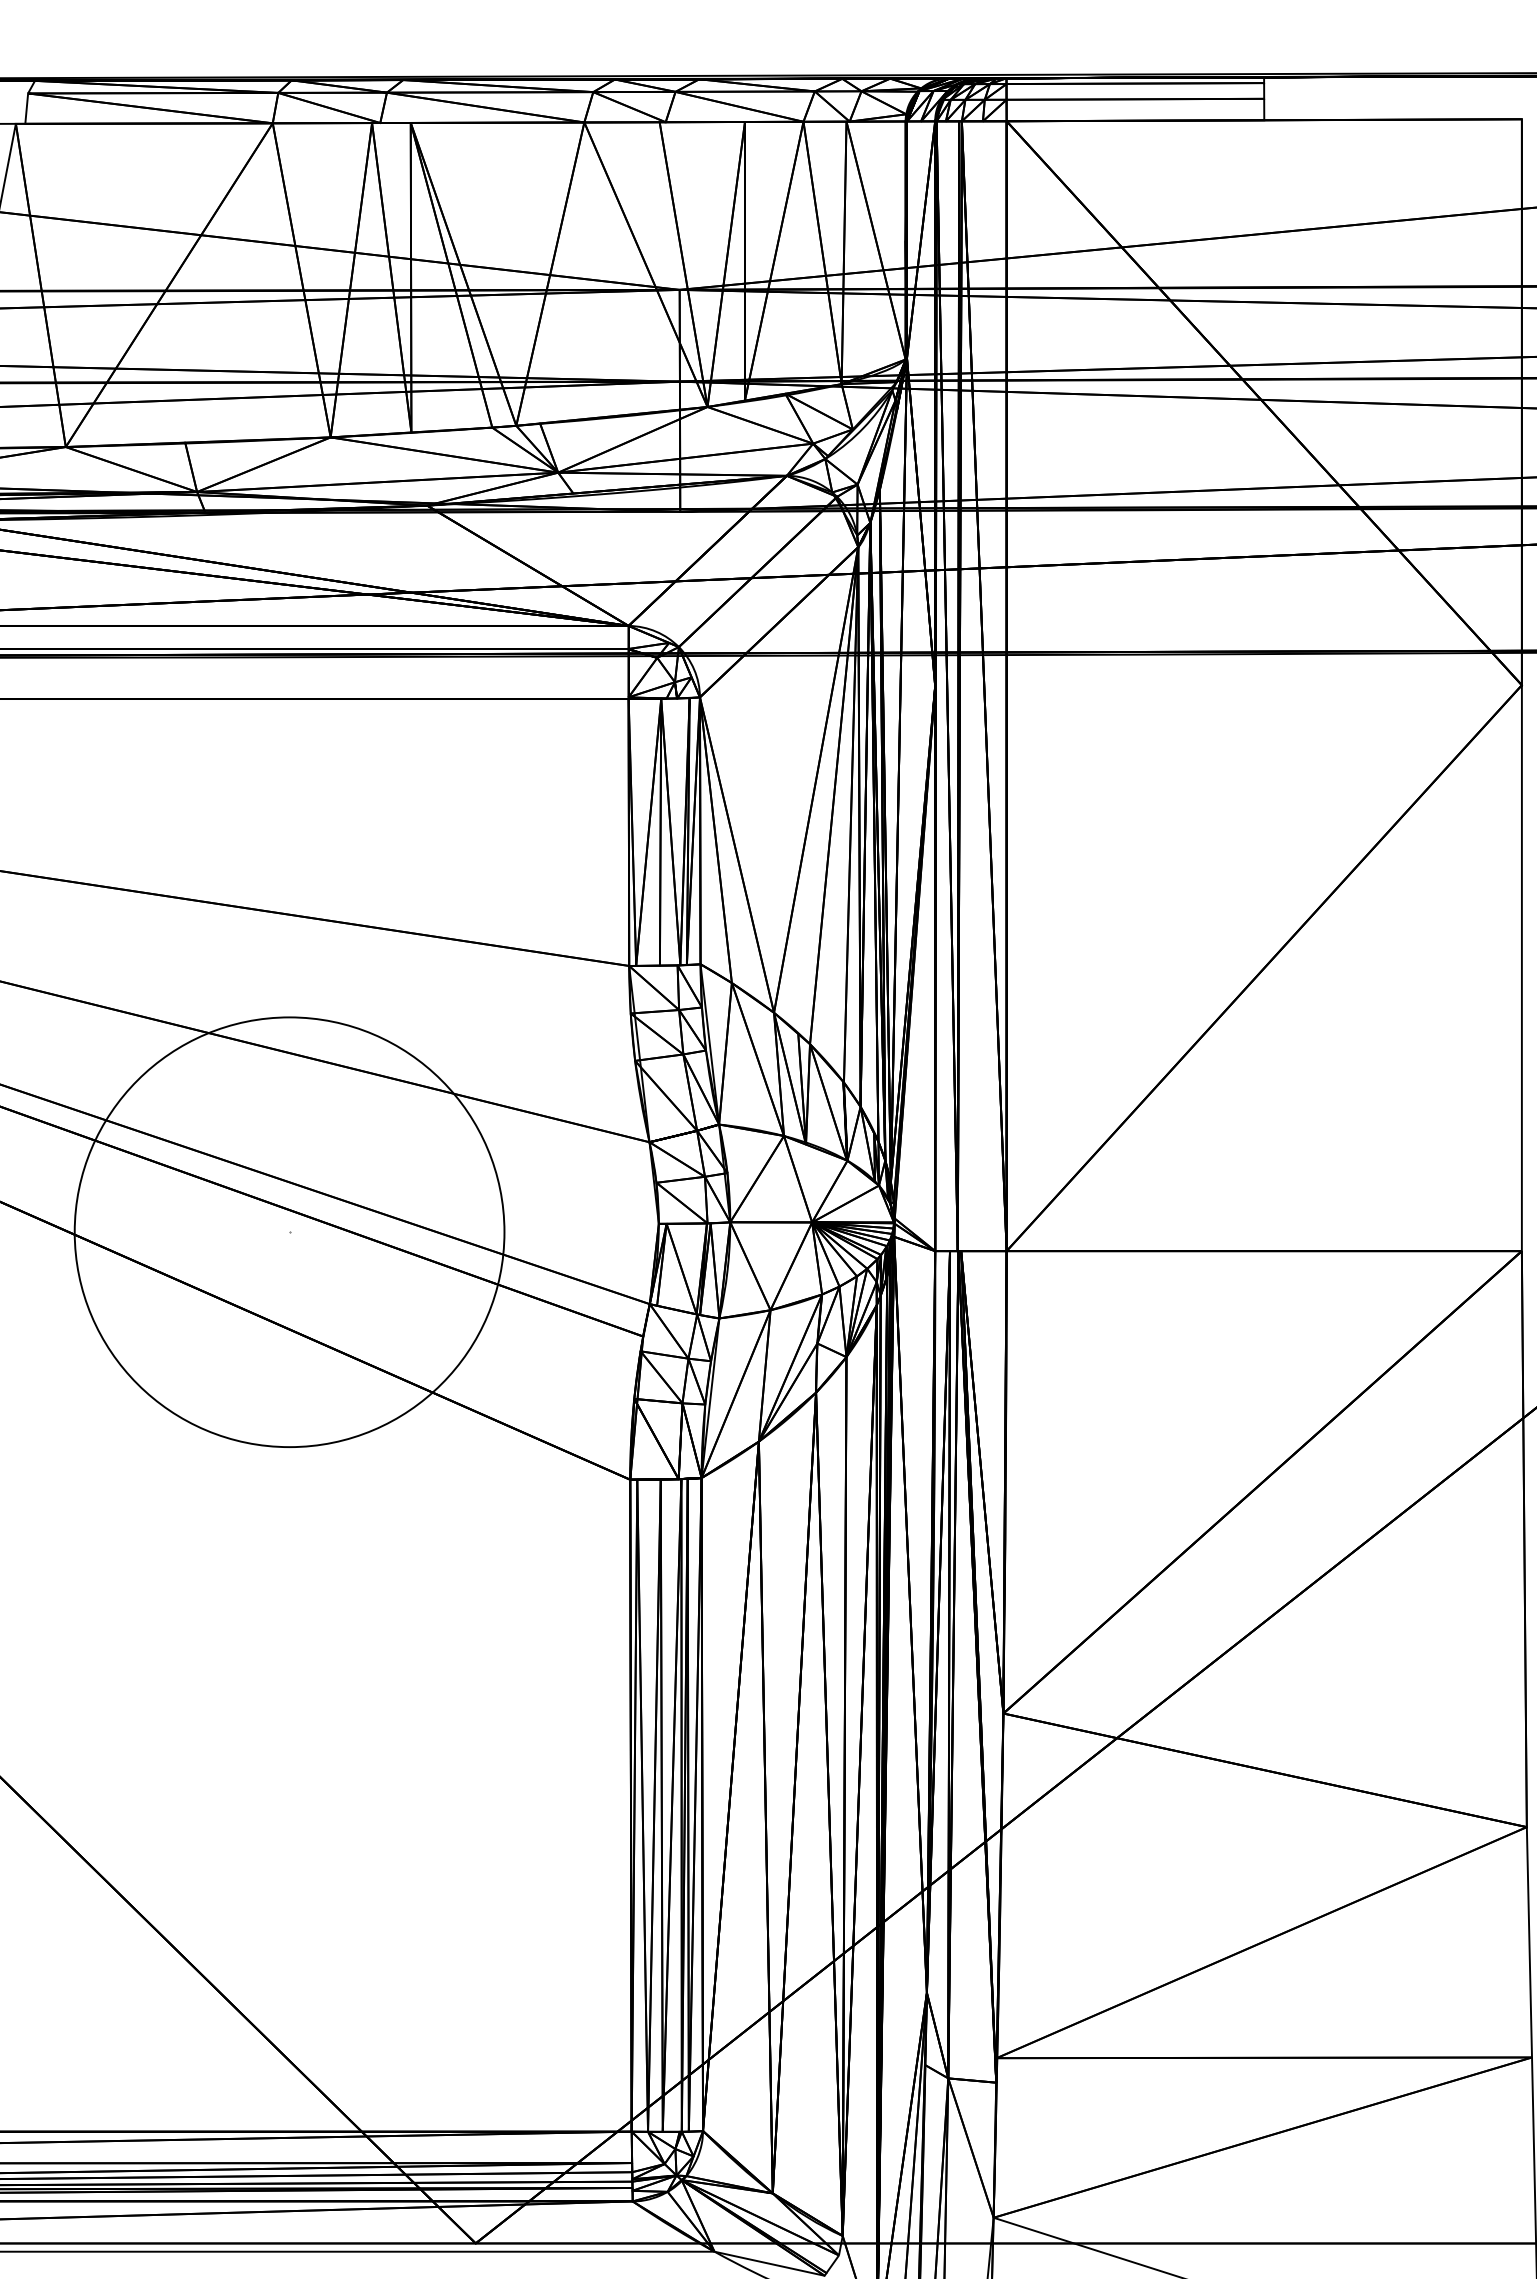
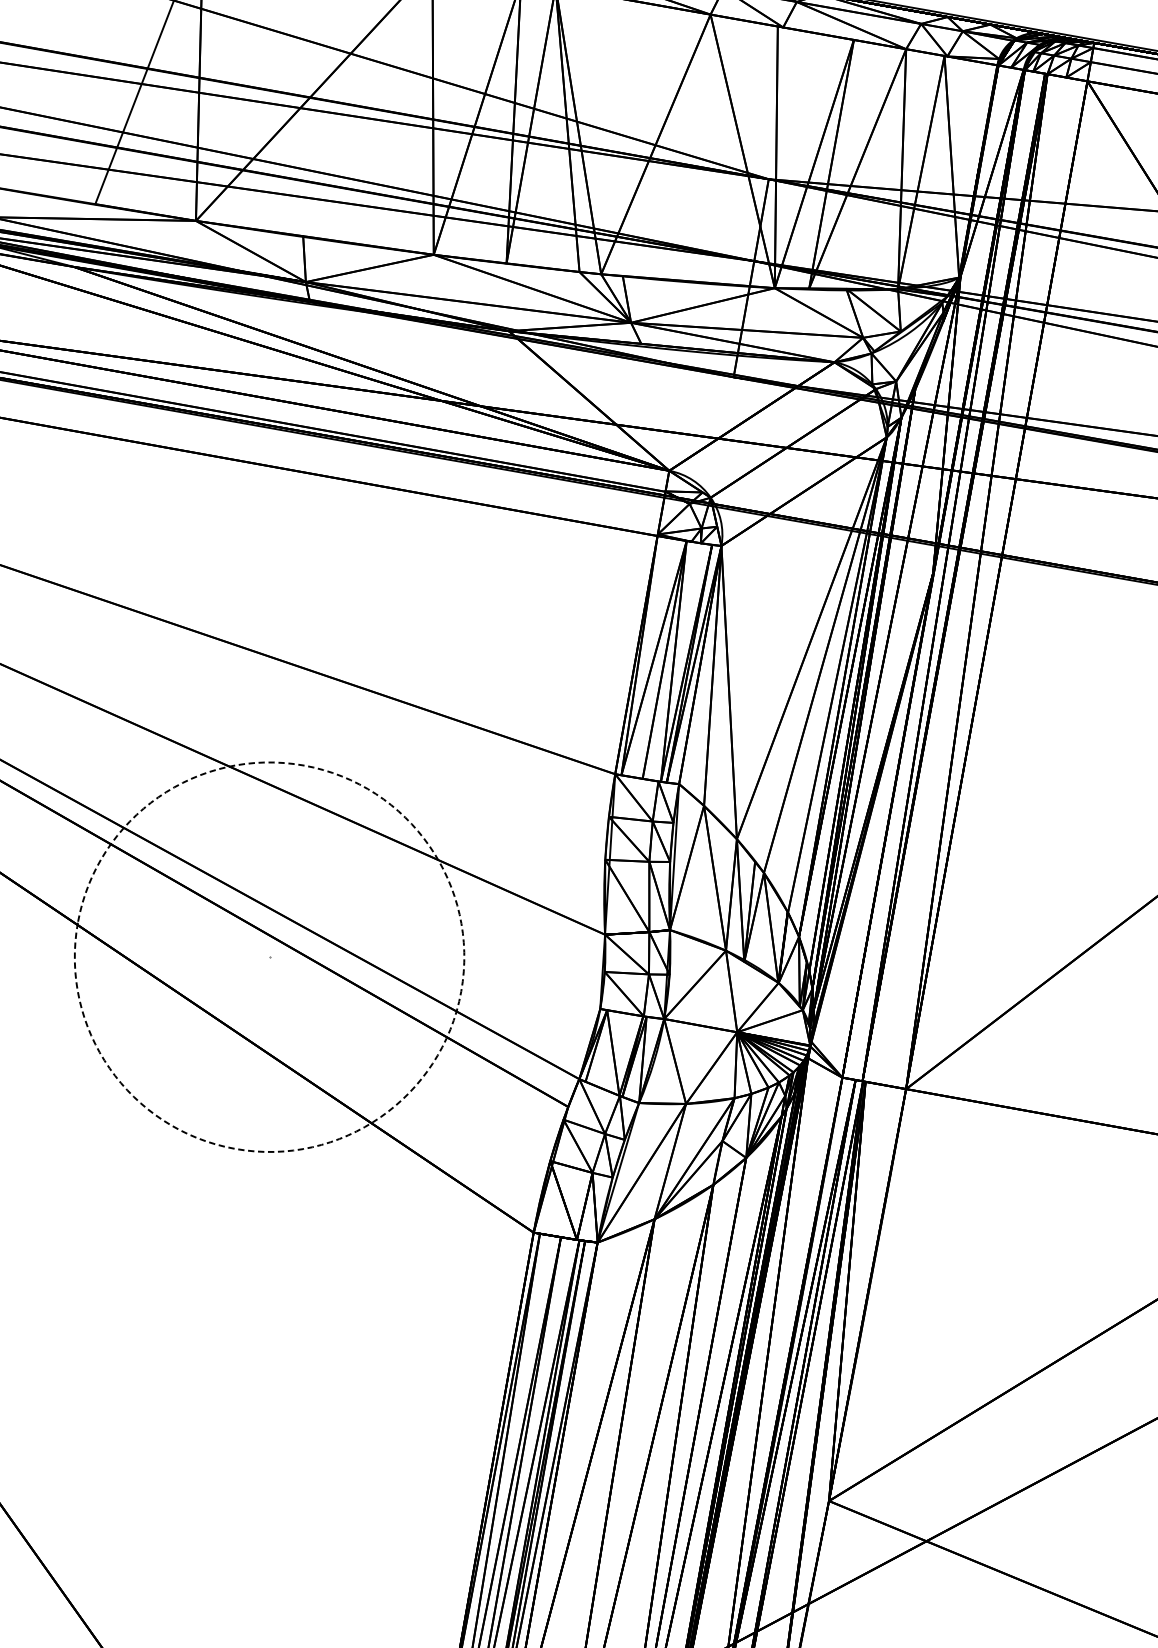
circle: (289, 1232) -> (269, 957), solid -> dashed

